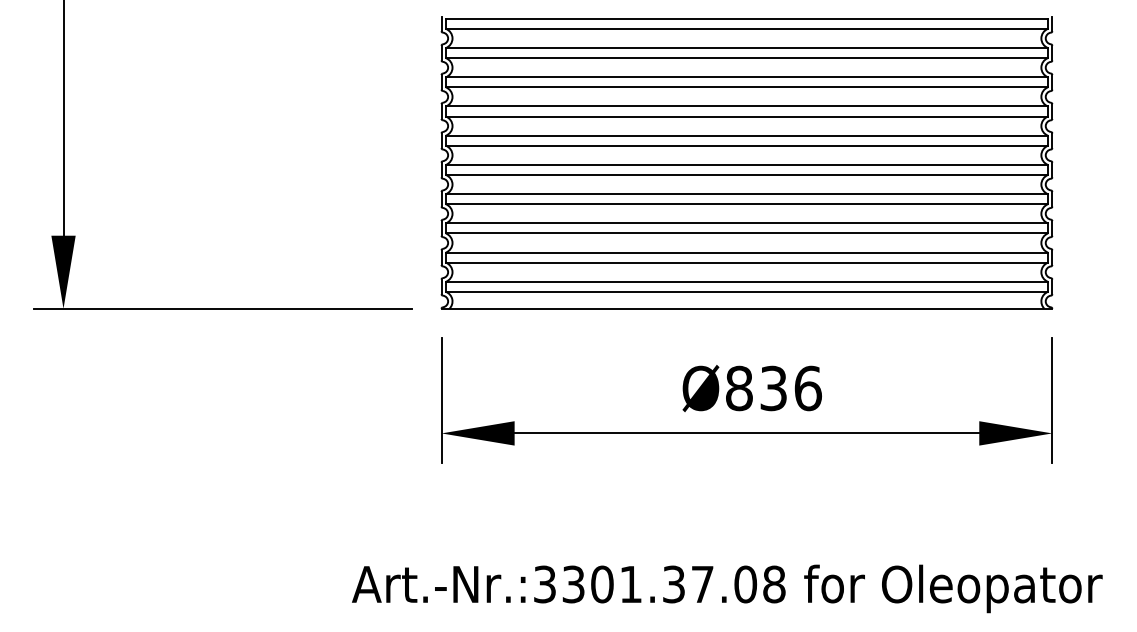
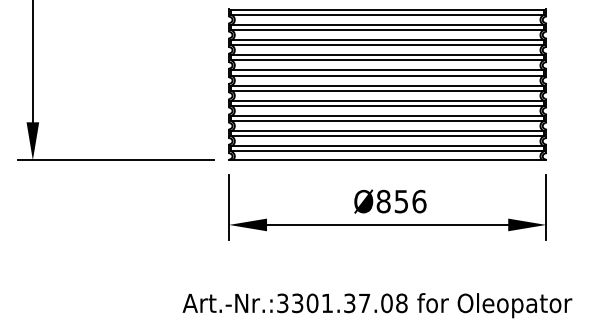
text: (773, 386) -> (401, 200), Ø836 -> Ø856

